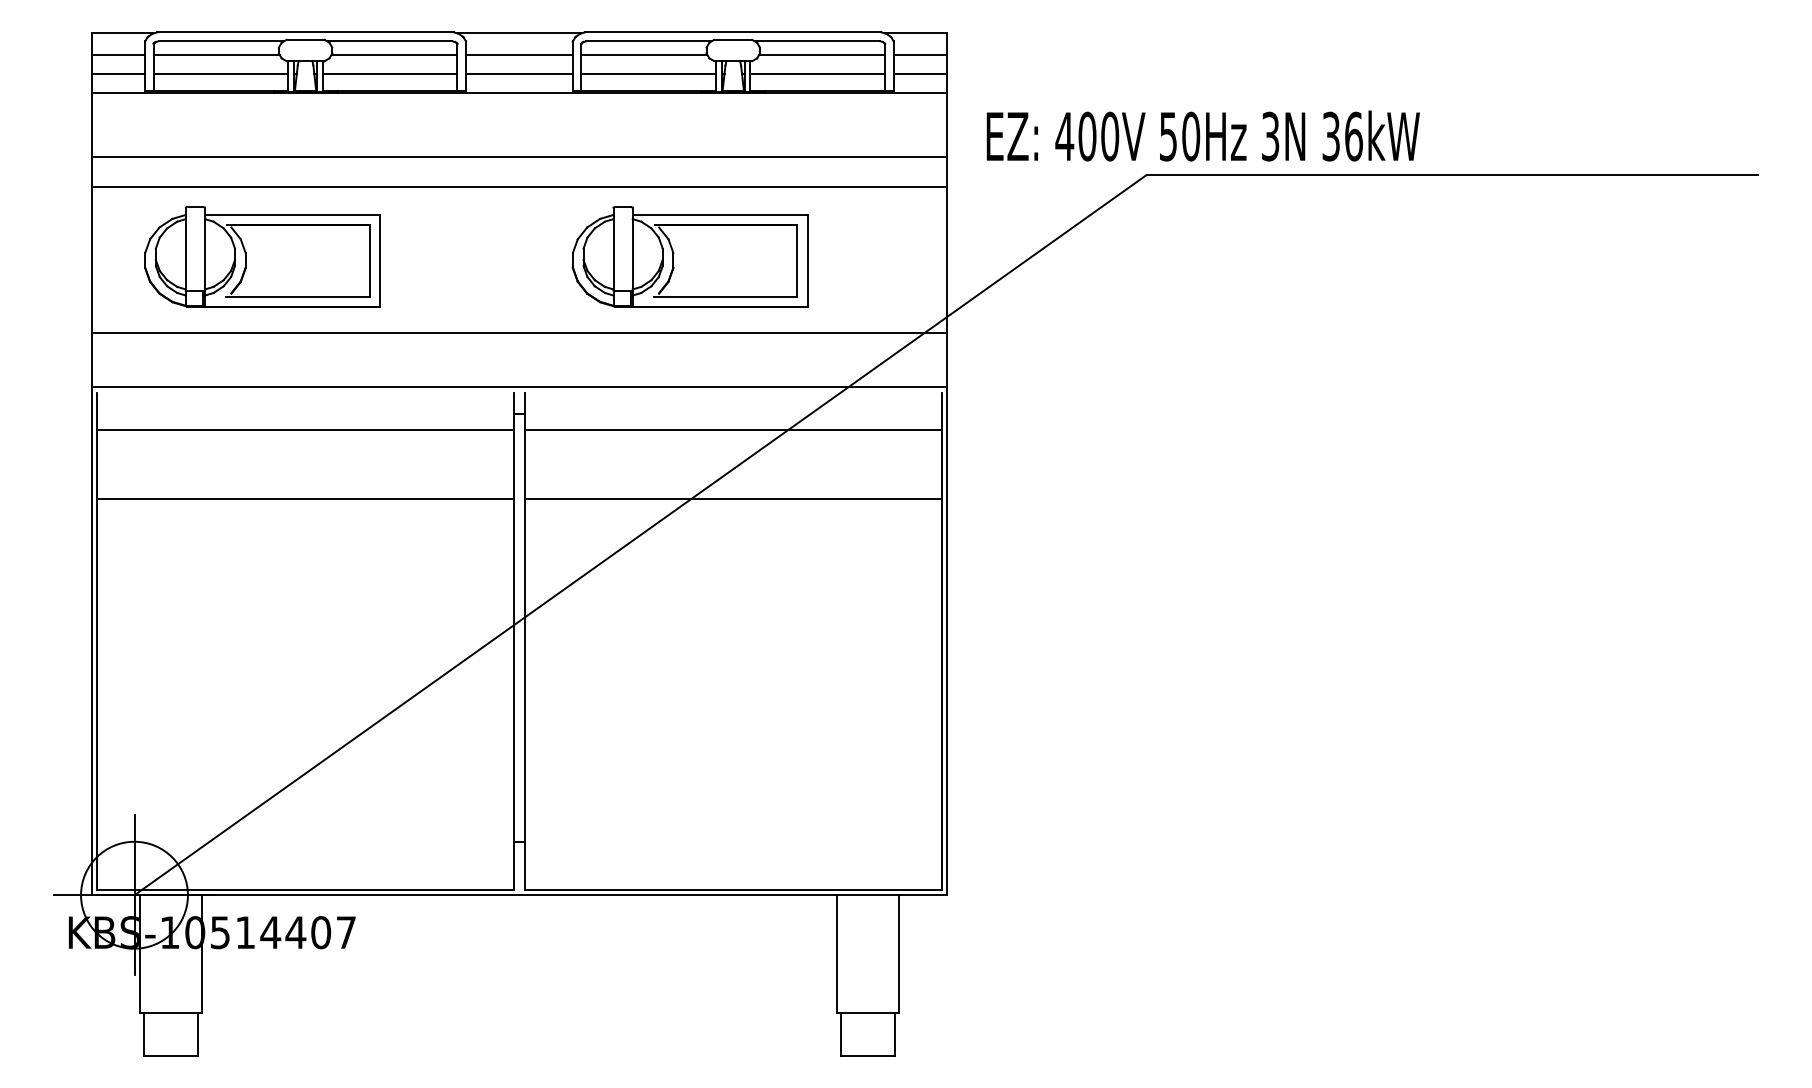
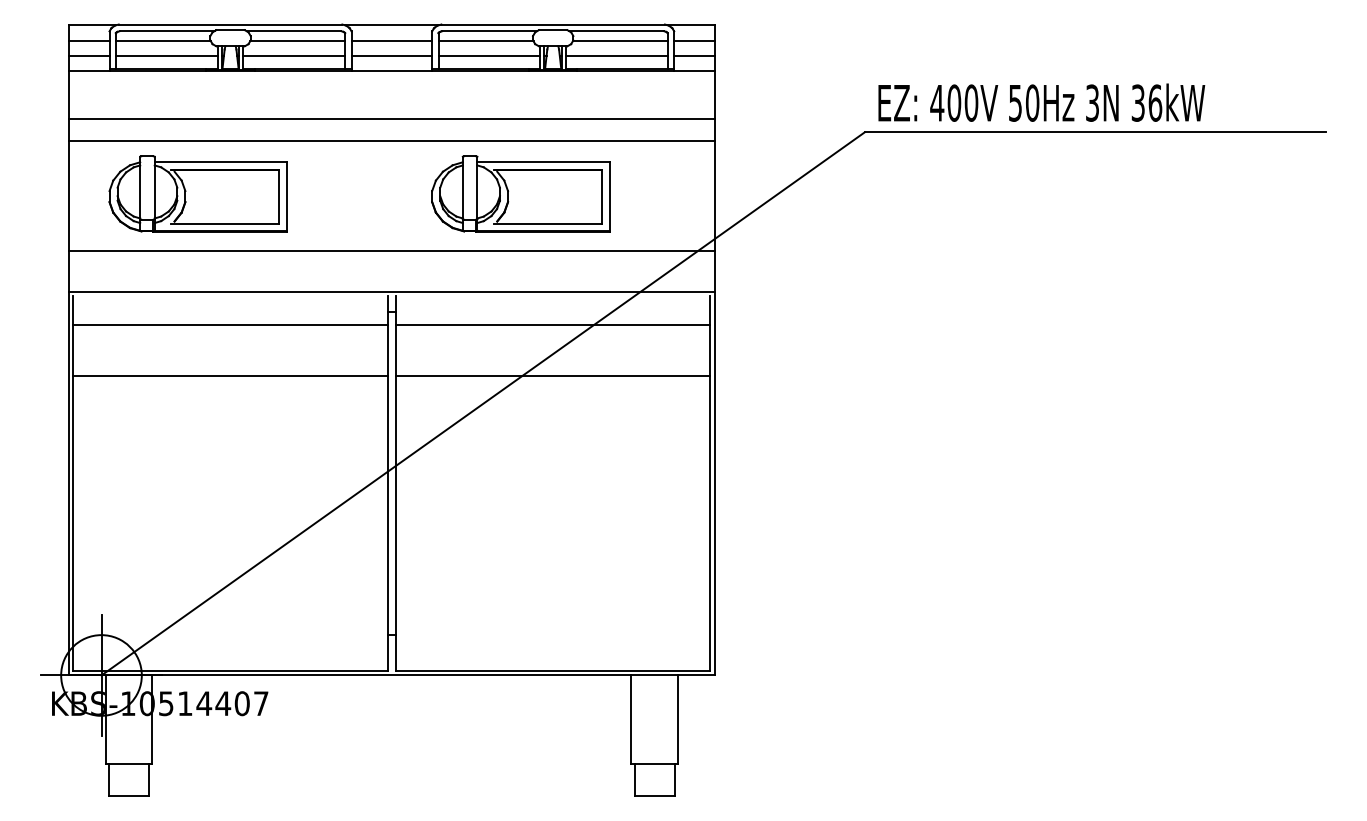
text: (1202, 135) -> (1041, 102), moved

